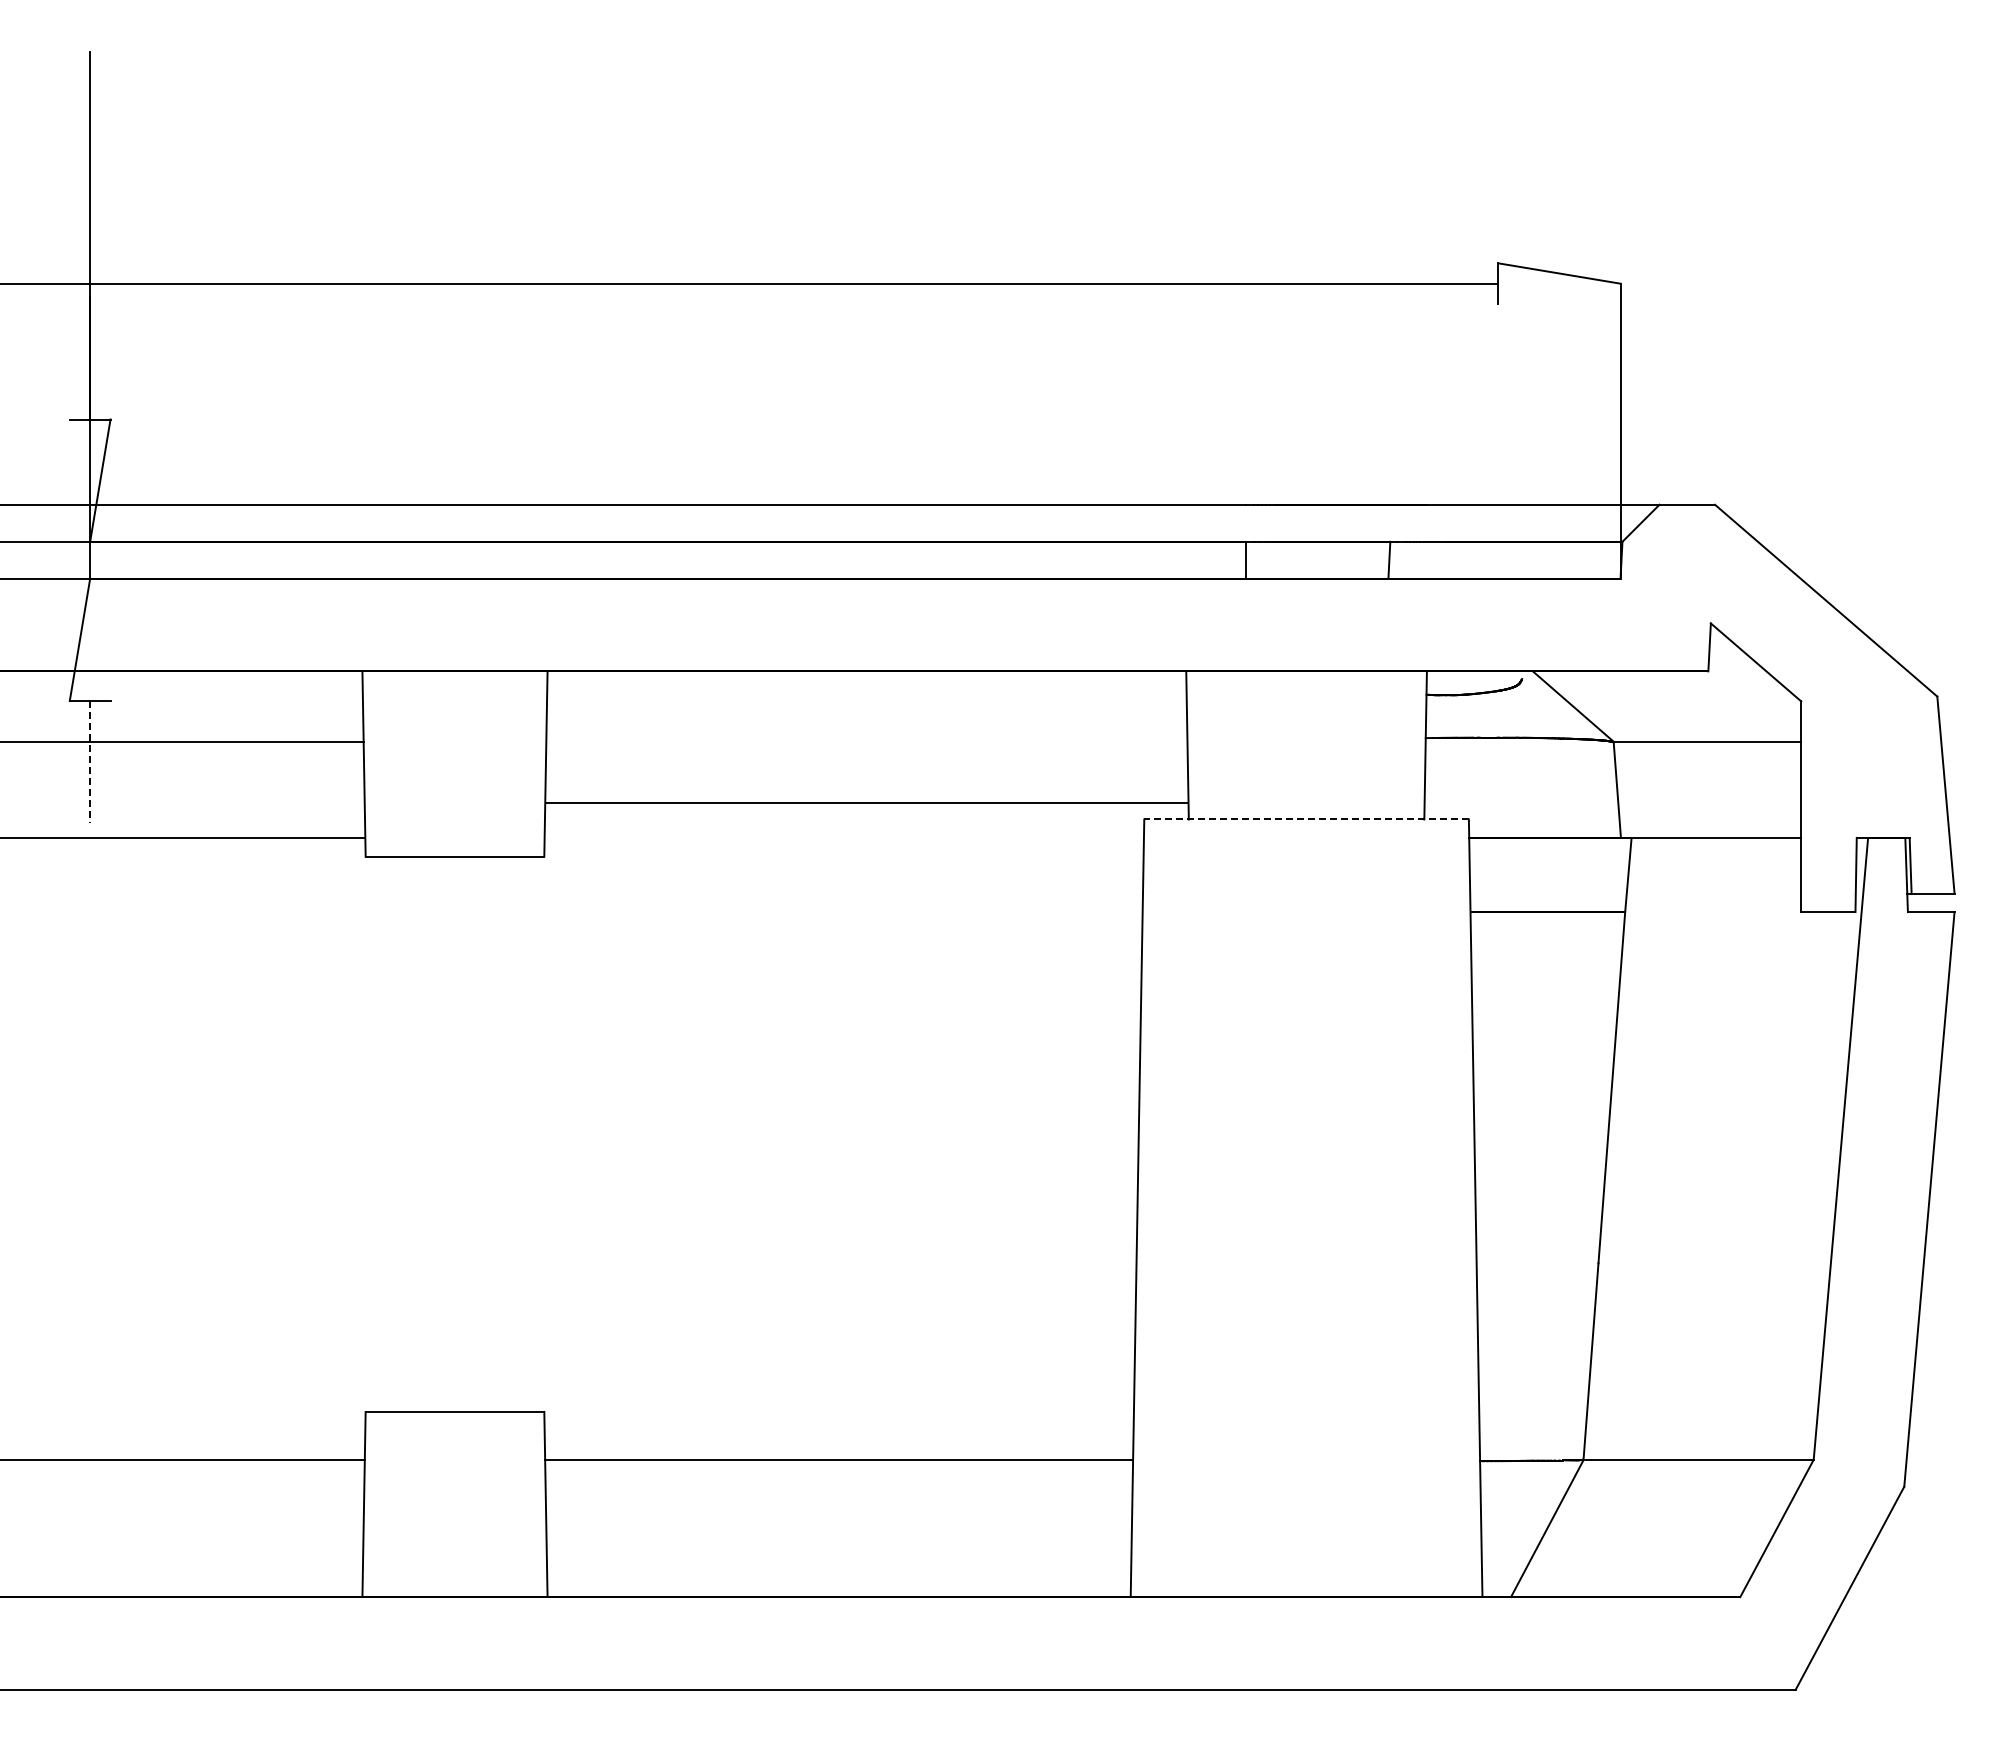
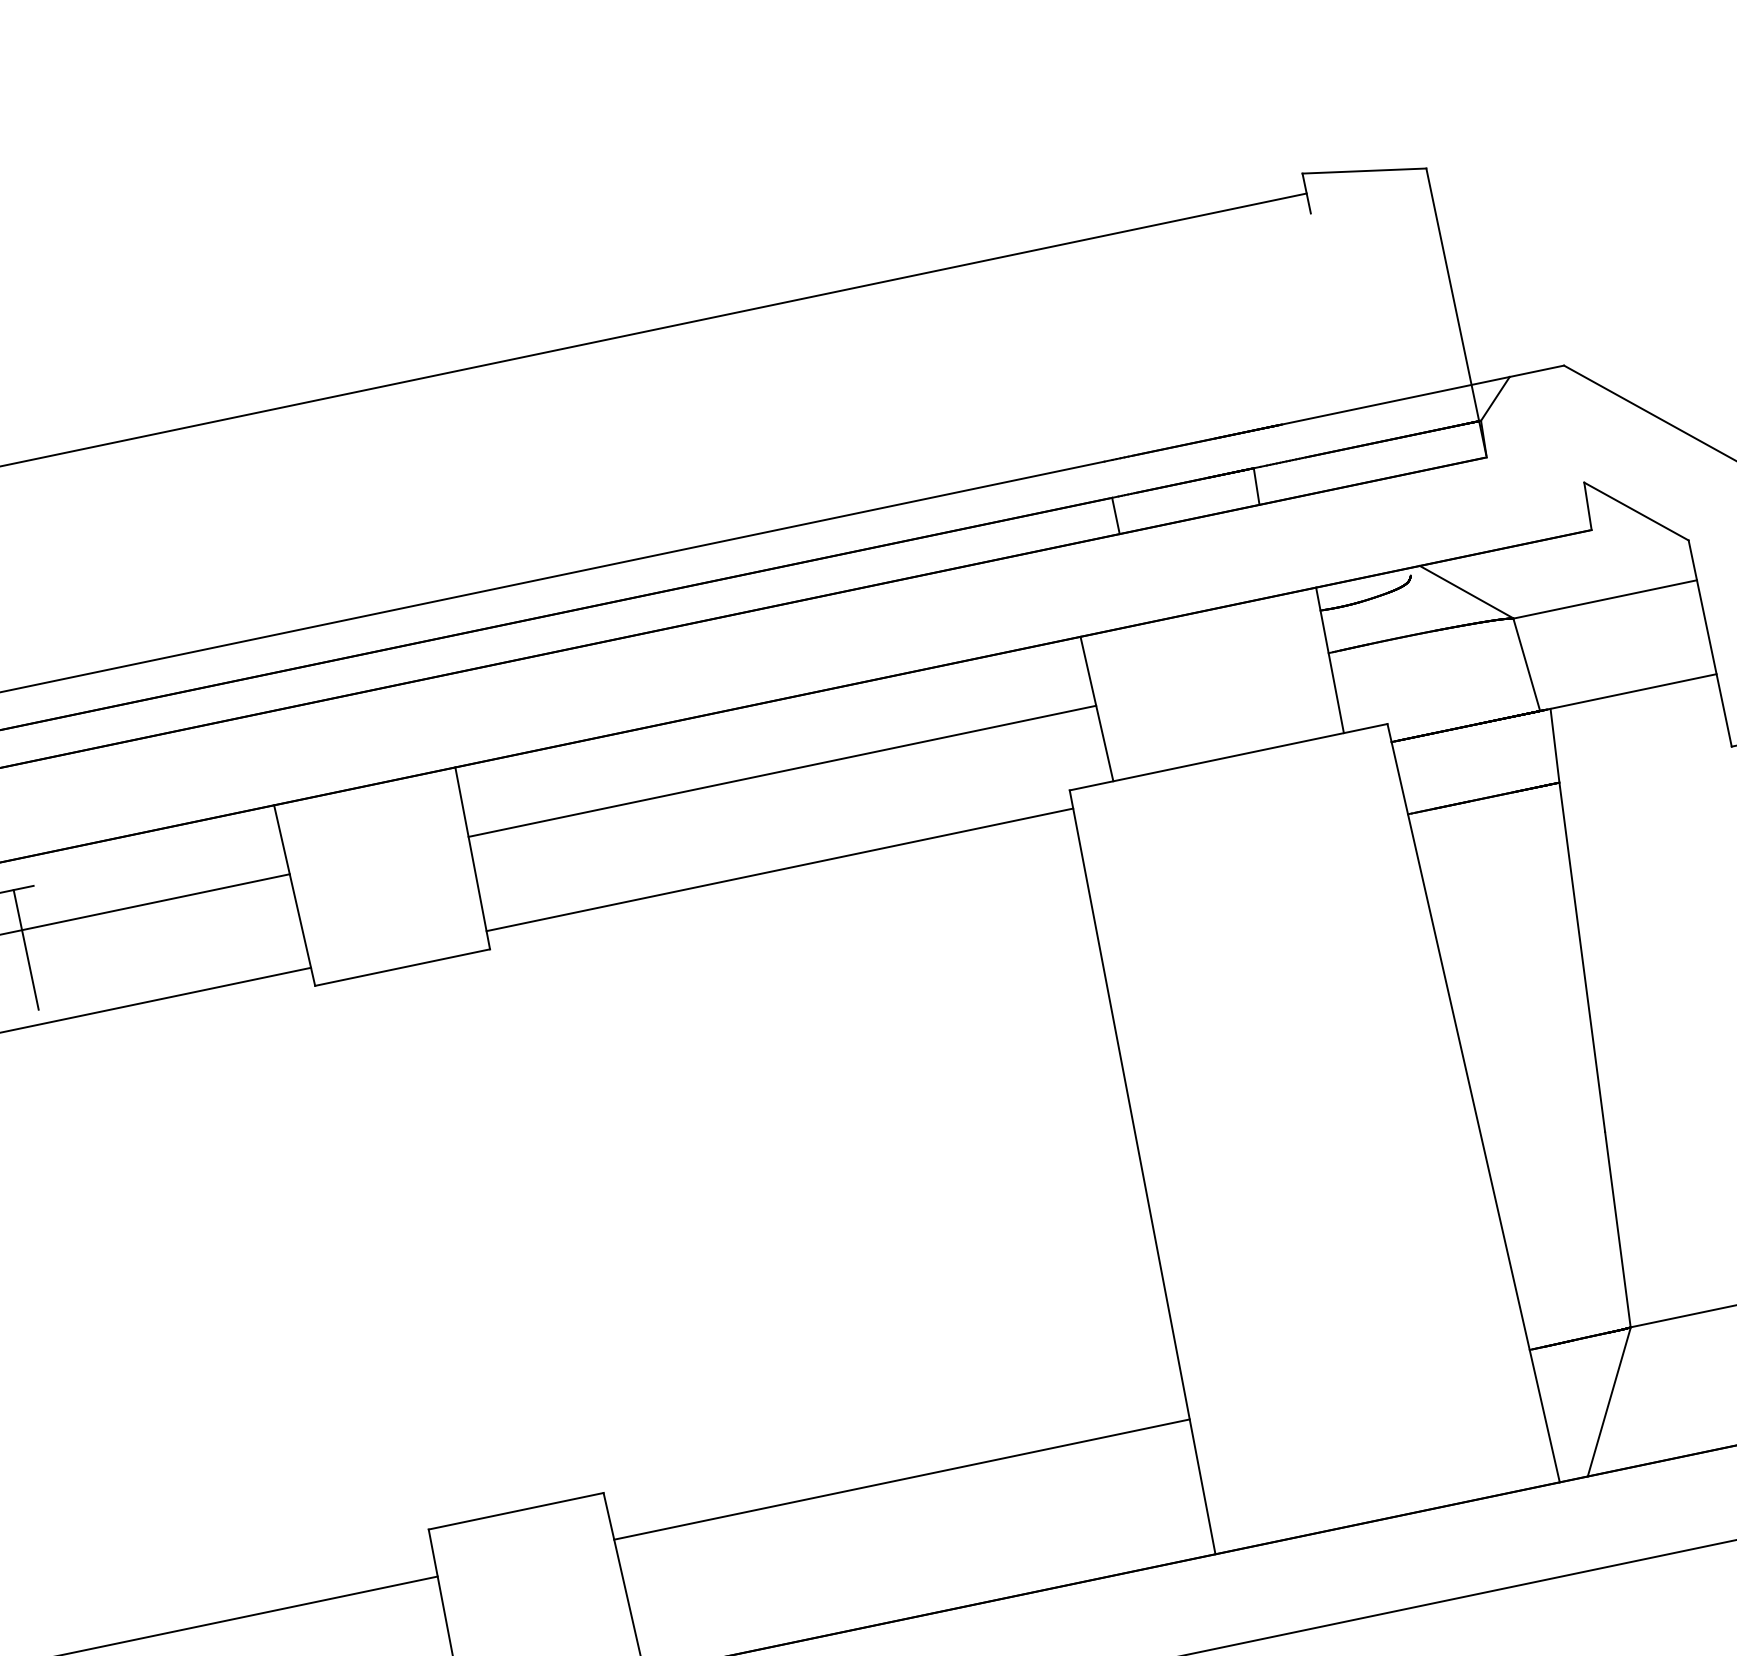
line: (90, 762) -> (26, 950), dashed -> solid
line: (866, 803) -> (782, 771), moved
line: (1306, 819) -> (1228, 757), dashed -> solid
line: (843, 838) -> (779, 870), added

